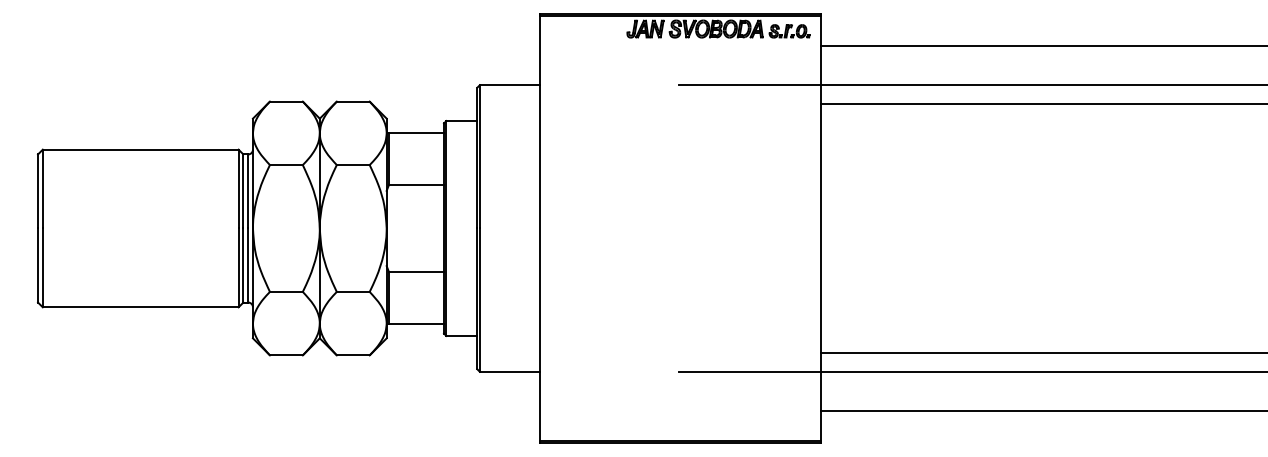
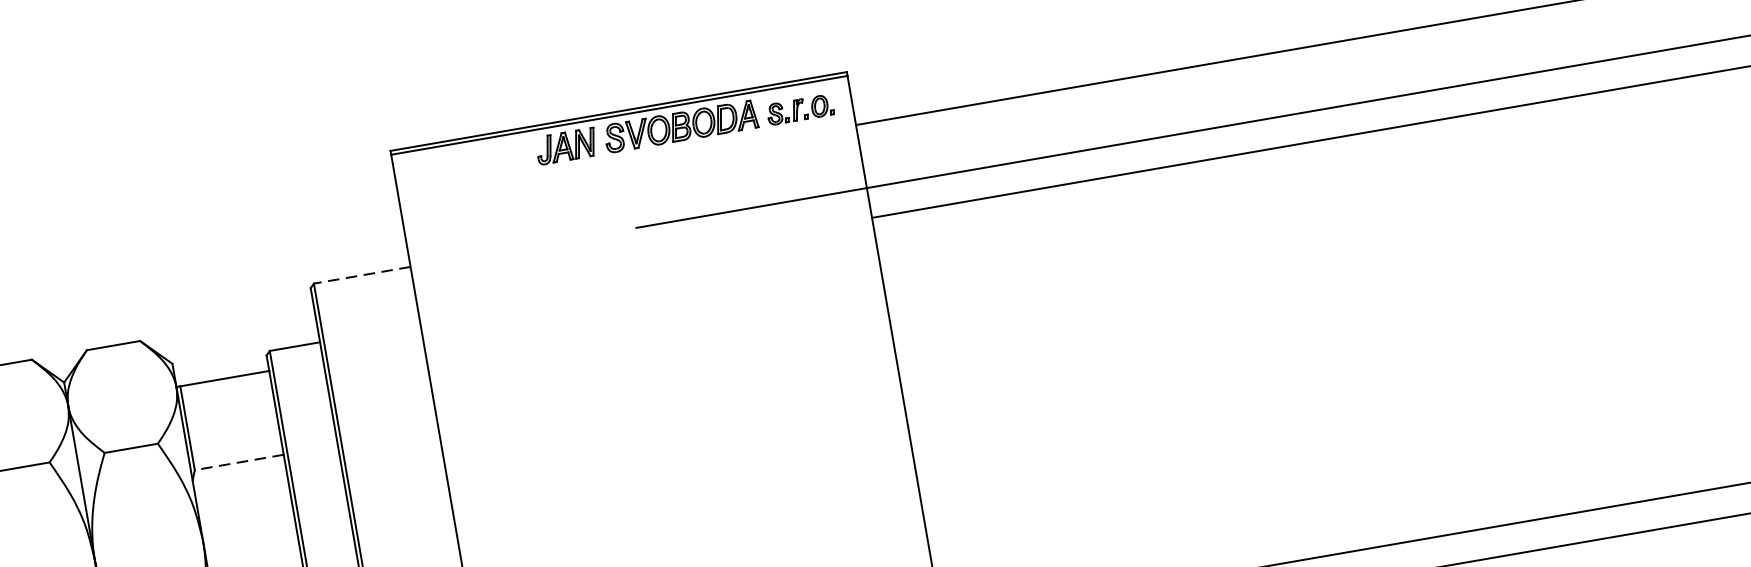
line: (509, 85) -> (362, 275), solid -> dashed
line: (416, 184) -> (239, 462), solid -> dashed

